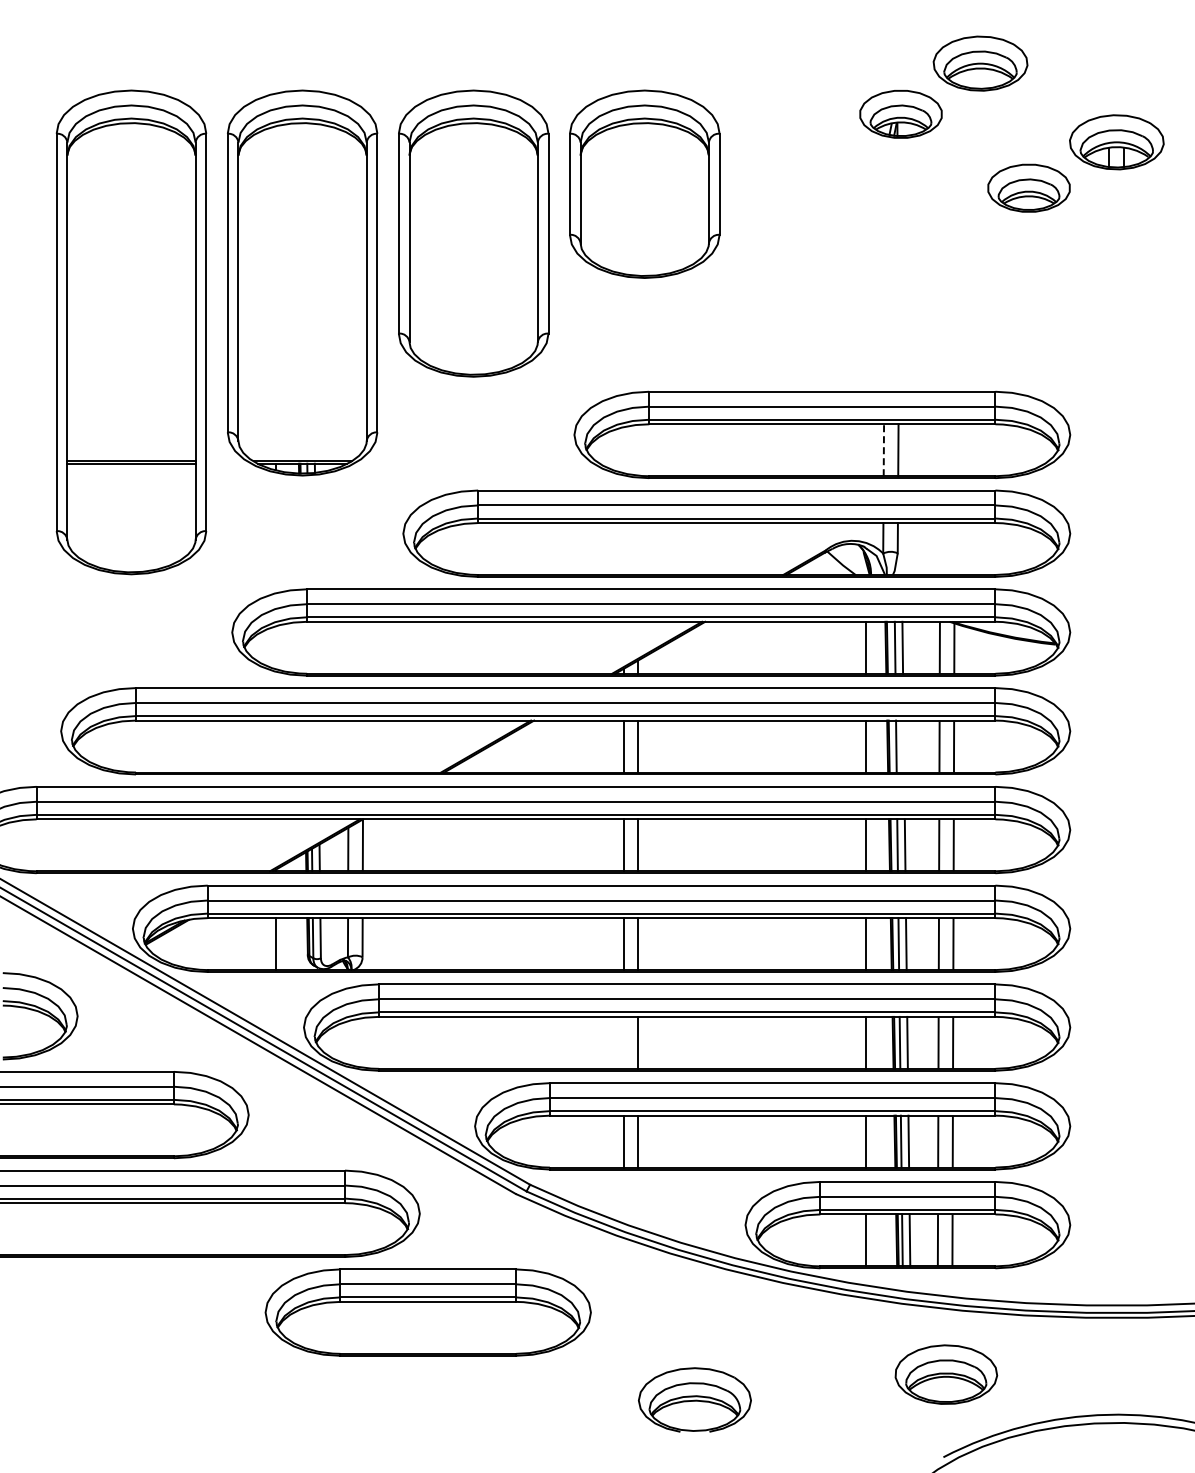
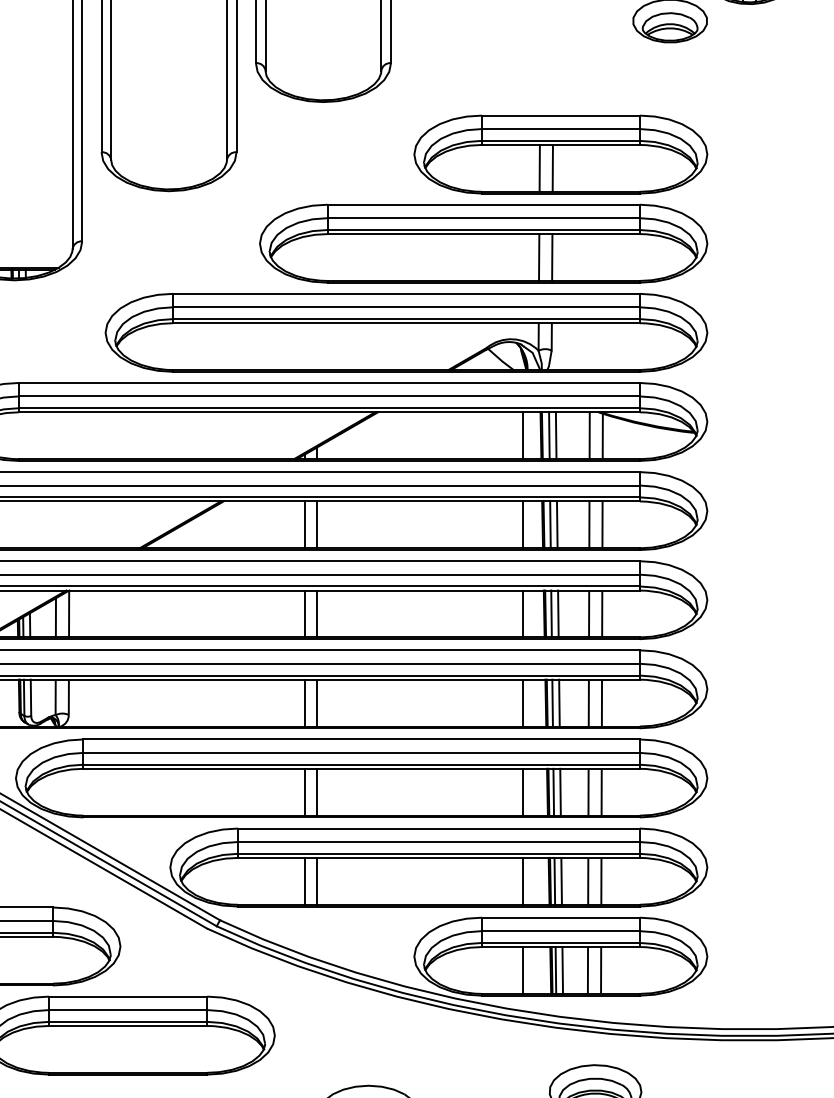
part: (907, 336) -> (560, 154), added
line: (883, 450) -> (538, 257), dashed -> solid
line: (903, 746) -> (556, 524), added
line: (623, 1042) -> (304, 791), added

